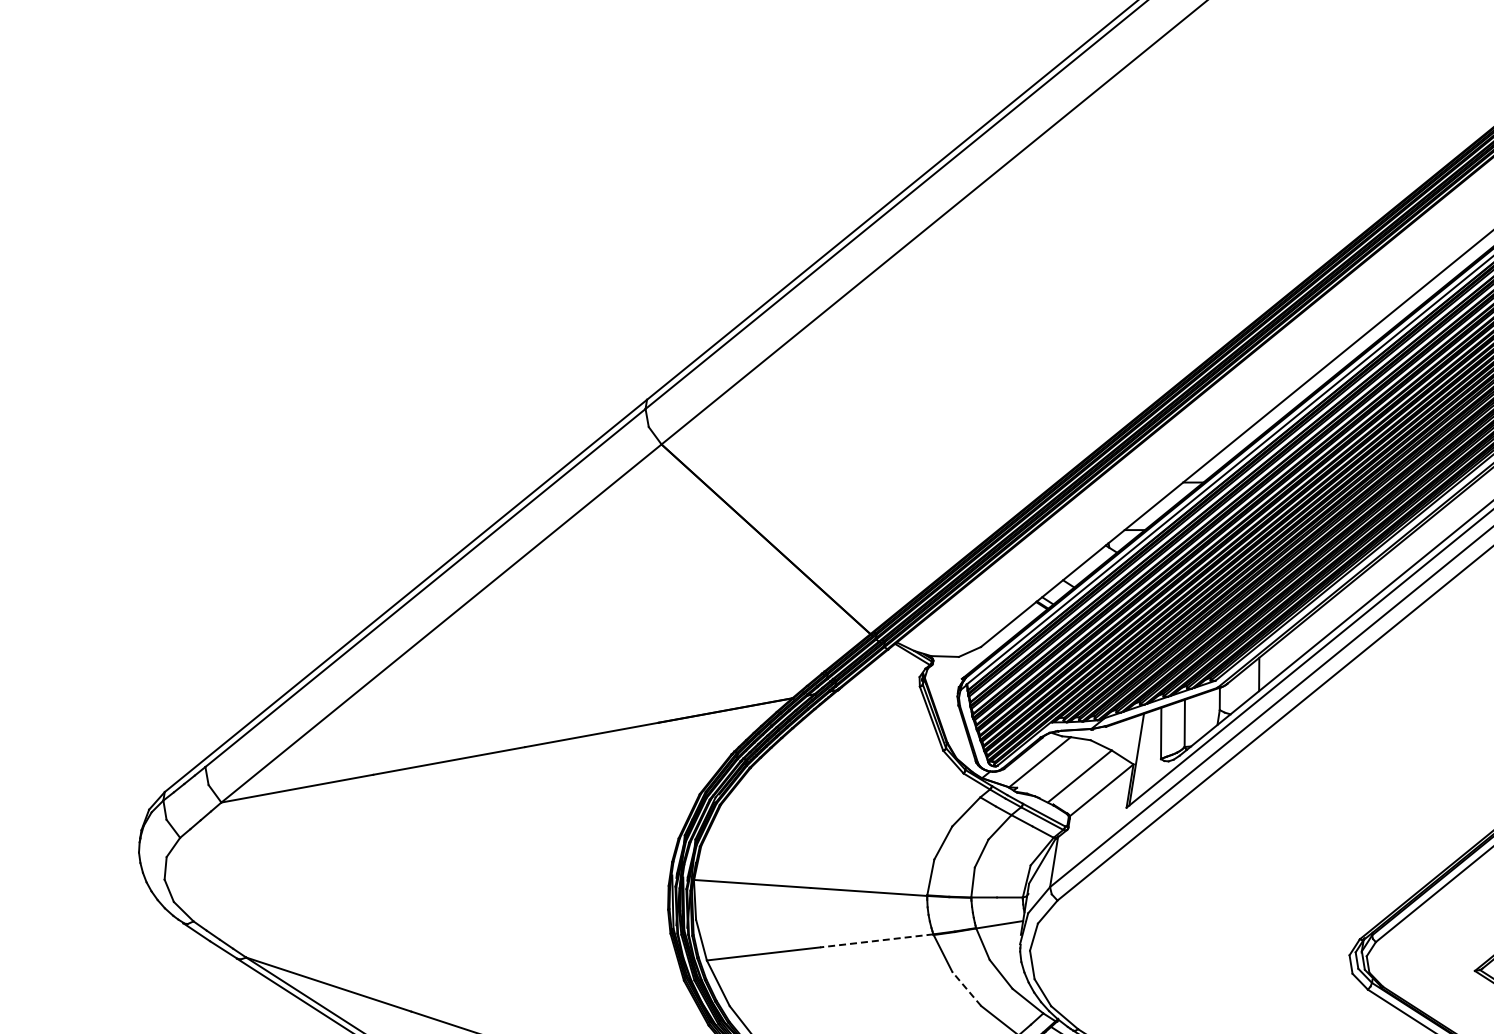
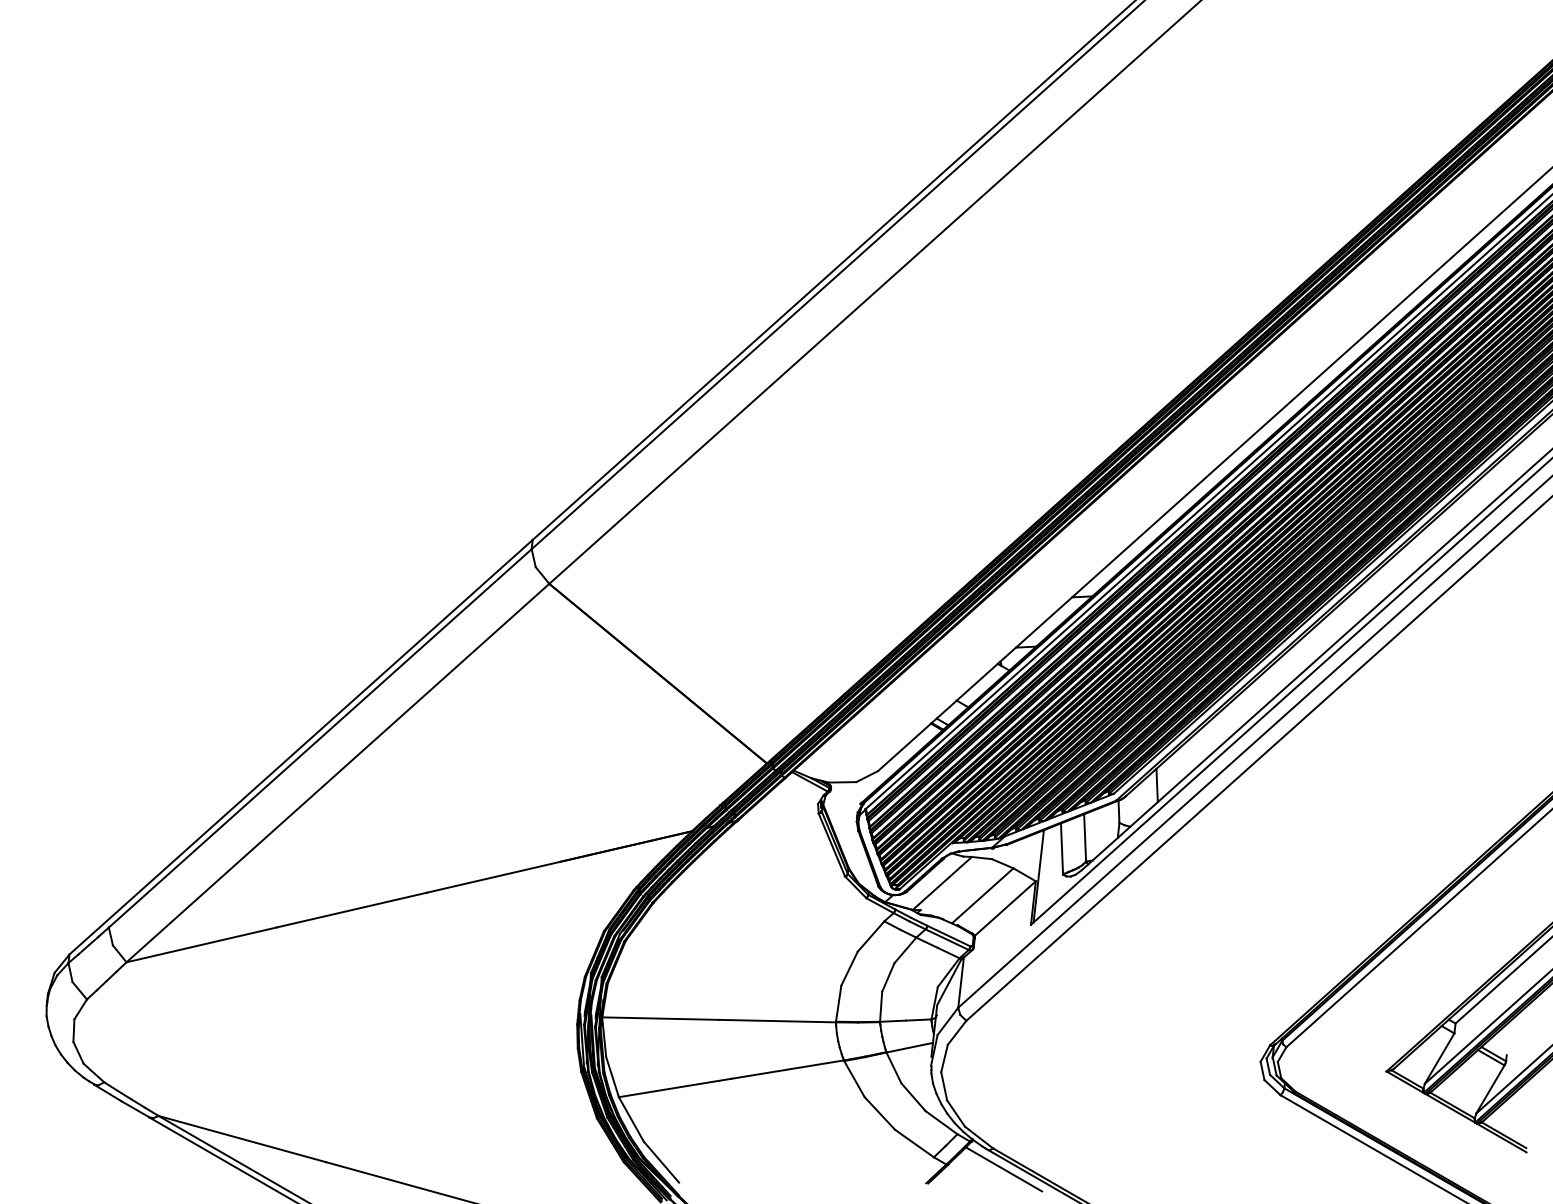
line: (876, 940) -> (787, 1069), dashed -> solid
line: (966, 989) -> (879, 1113), dashed -> solid

